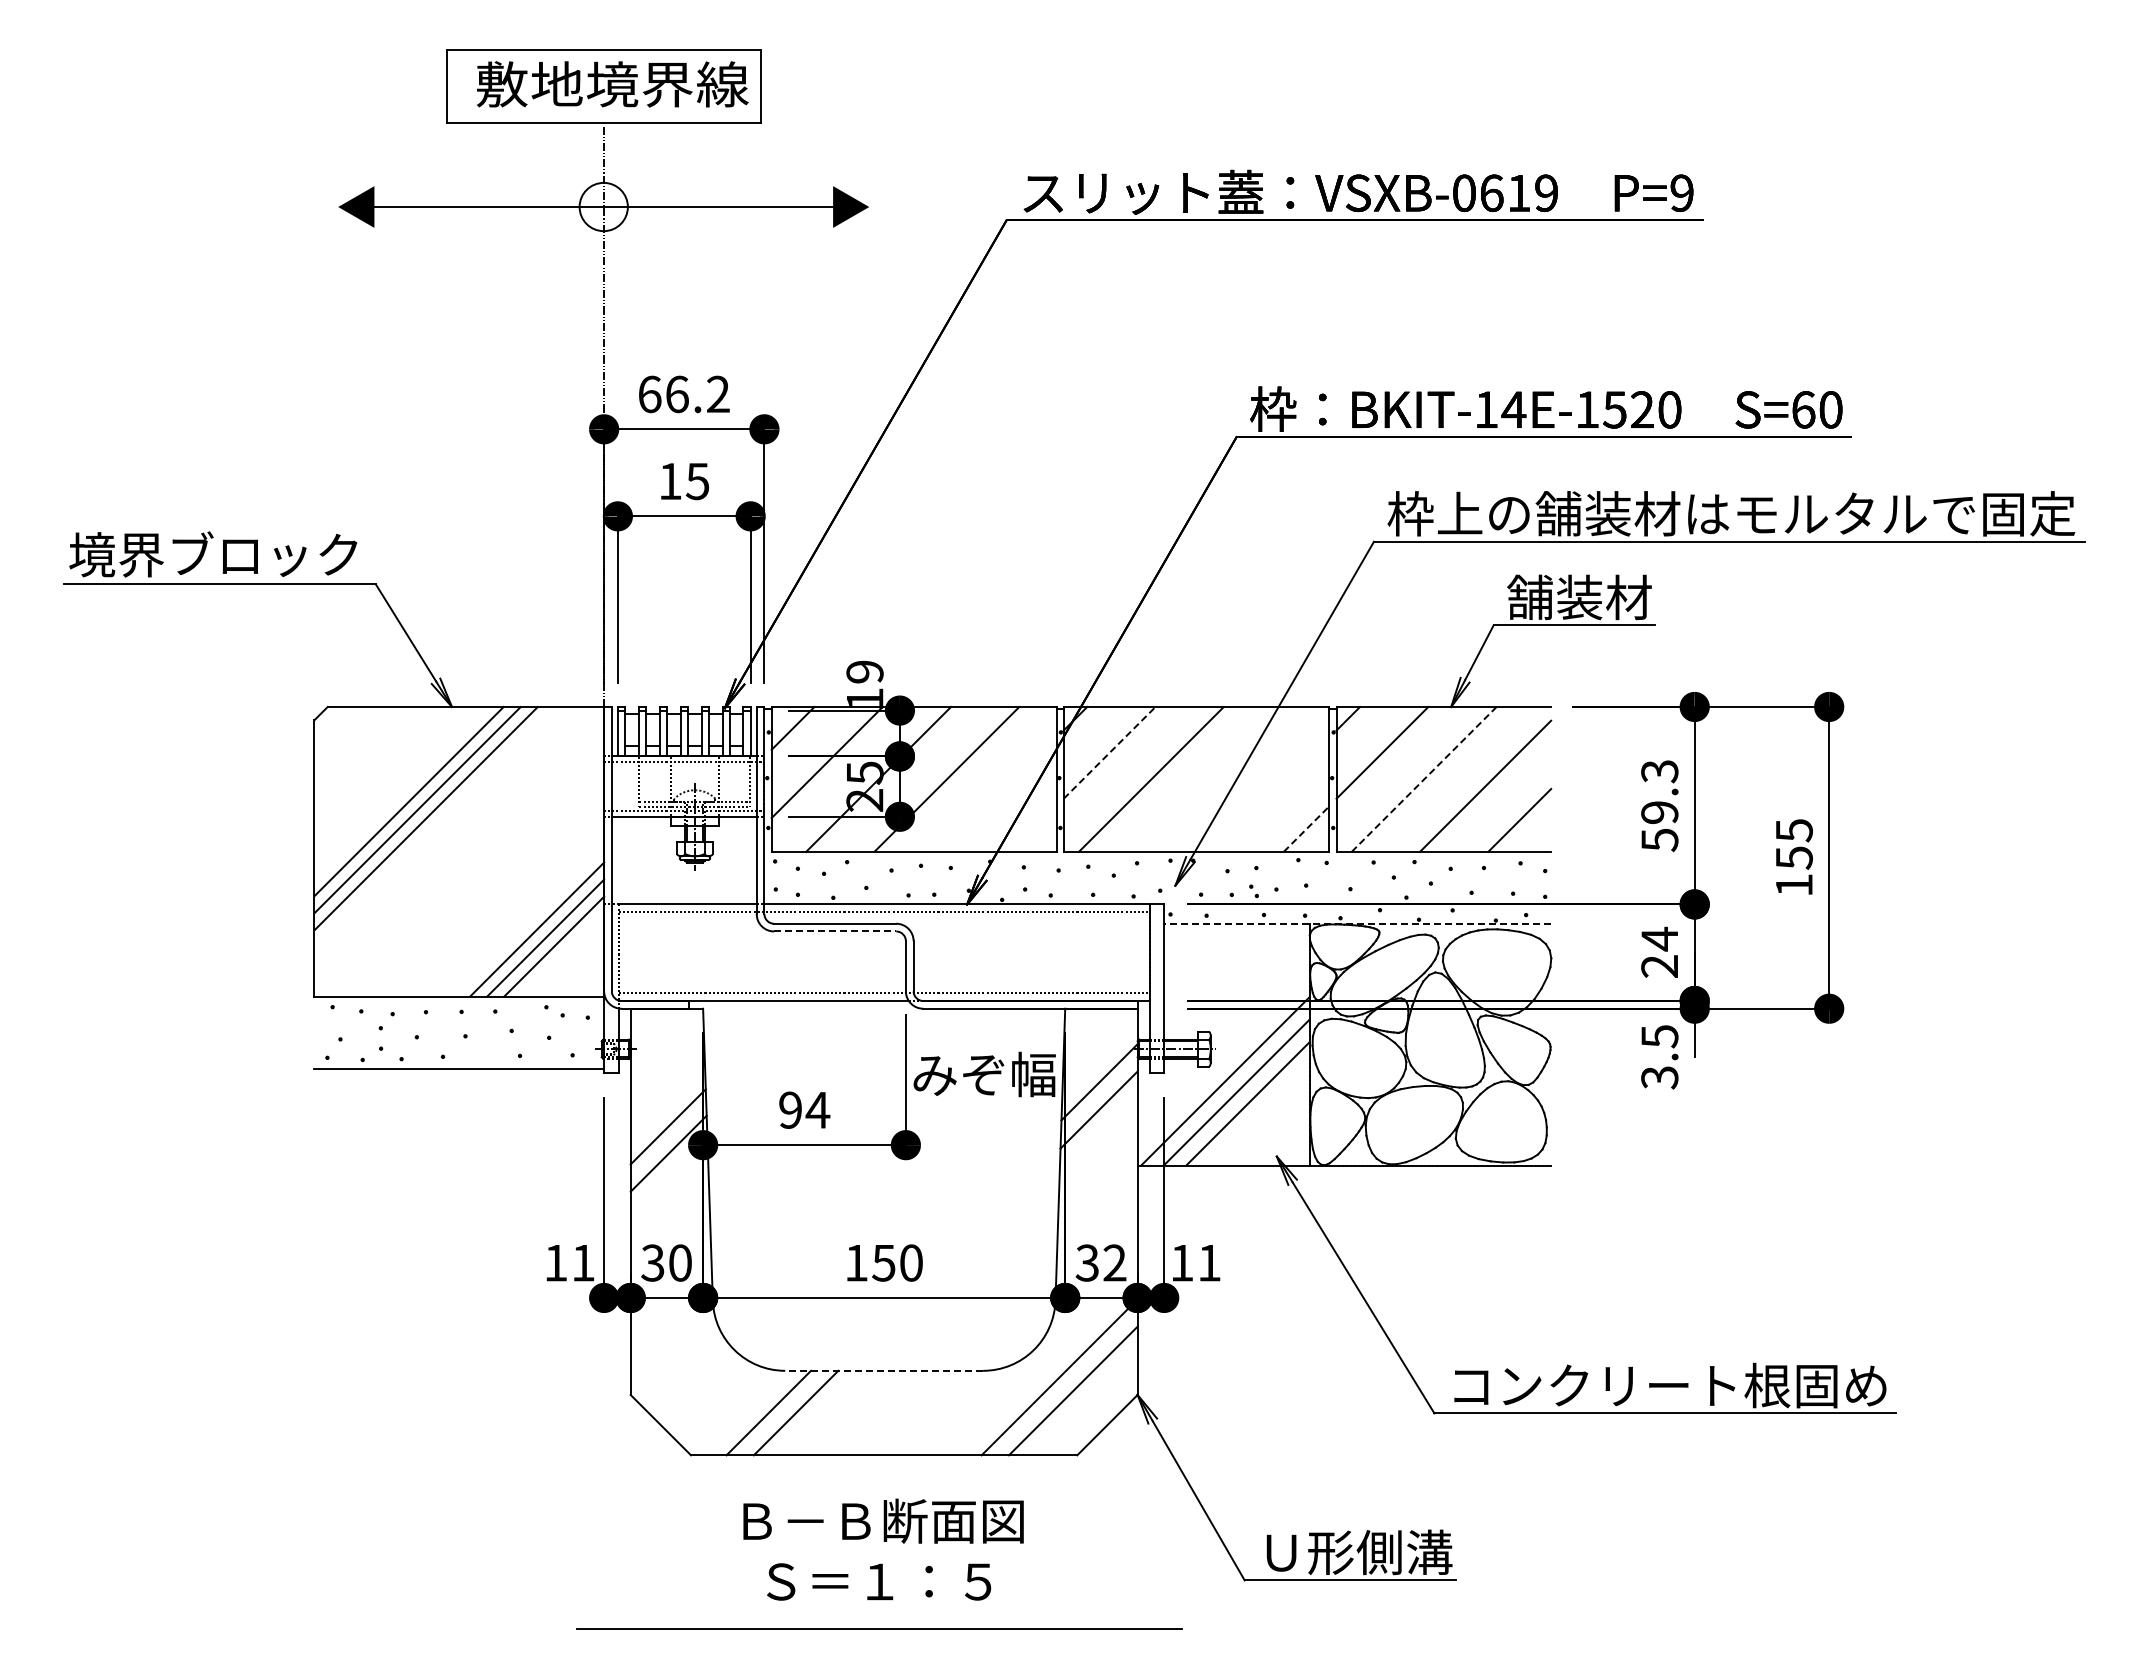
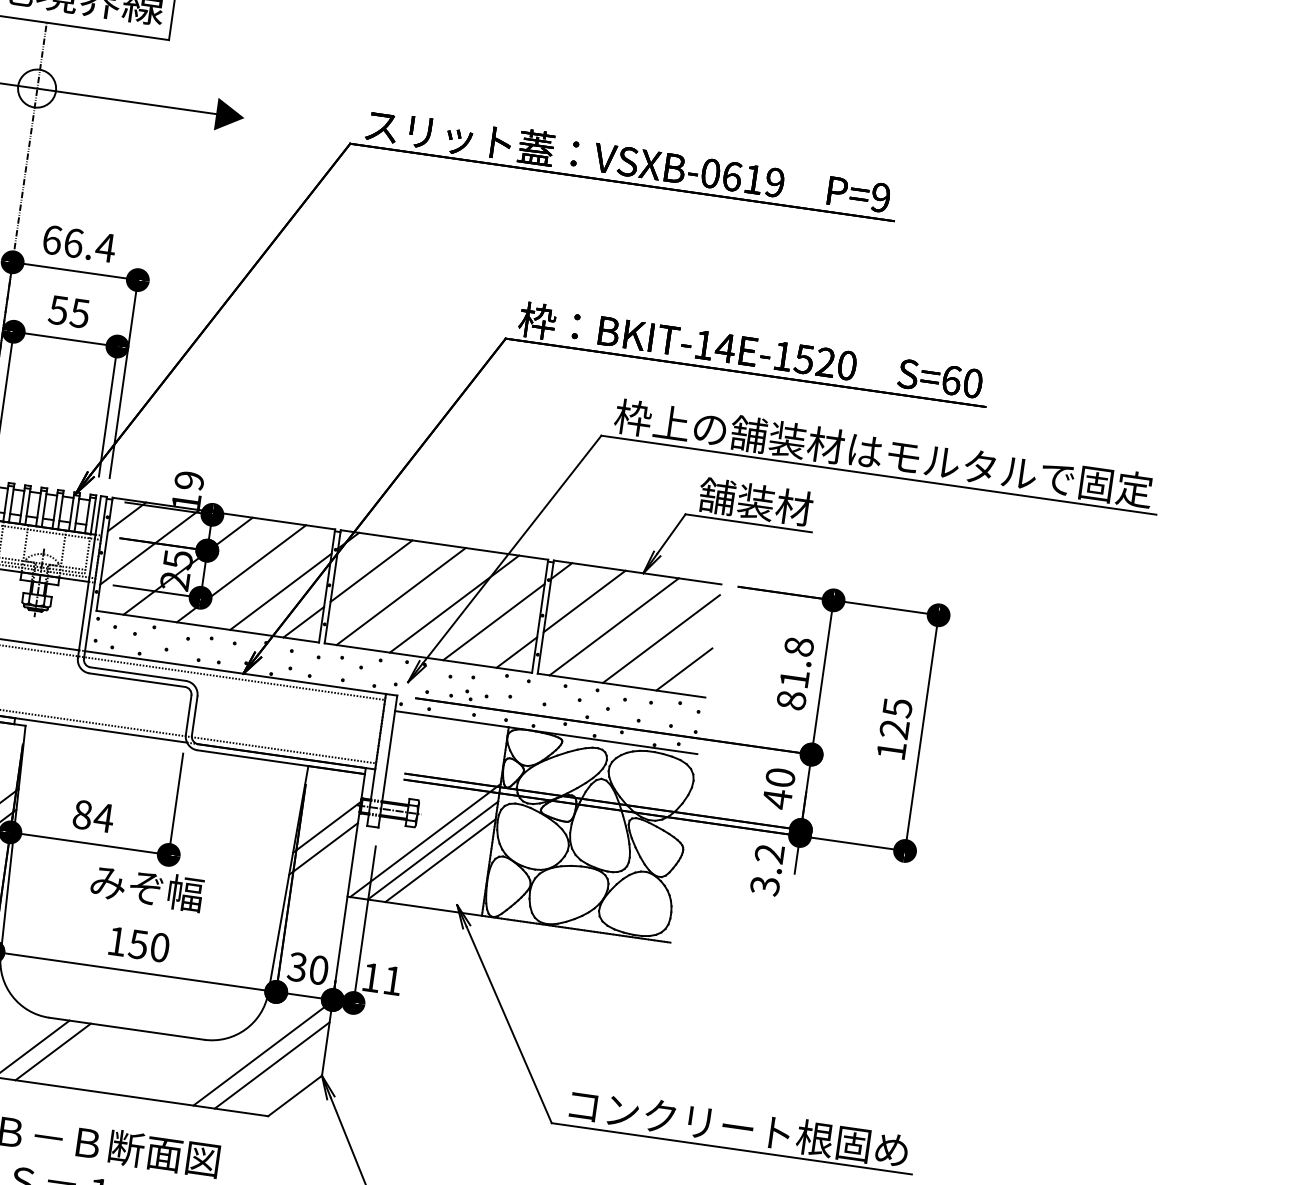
text: (717, 393) -> (105, 246), 66.2 -> 66.4
text: (669, 481) -> (57, 310), 15 -> 55
line: (1109, 752) -> (371, 570), dashed -> solid
line: (1219, 778) -> (454, 603), added
line: (1424, 779) -> (614, 626), dashed -> solid
line: (999, 794) -> (280, 591), added
line: (1272, 794) -> (494, 621), added
text: (1659, 806) -> (795, 674), 59.3 -> 81.8
line: (1033, 828) -> (303, 621), added
line: (1306, 828) -> (516, 652), dashed -> solid
text: (1793, 857) -> (894, 728), 155 -> 125
line: (1357, 924) -> (546, 732), dashed -> solid
line: (835, 931) -> (137, 680), dashed -> solid
text: (1659, 952) -> (778, 788), 24 -> 40
text: (1659, 1036) -> (769, 853), 3.5 -> 3.2
text: (984, 1074) -> (147, 887), moved
text: (790, 1109) -> (82, 814), 94 -> 84
text: (1114, 1262) -> (318, 969), 32 -> 30
line: (884, 1370) -> (127, 1028), dashed -> solid

